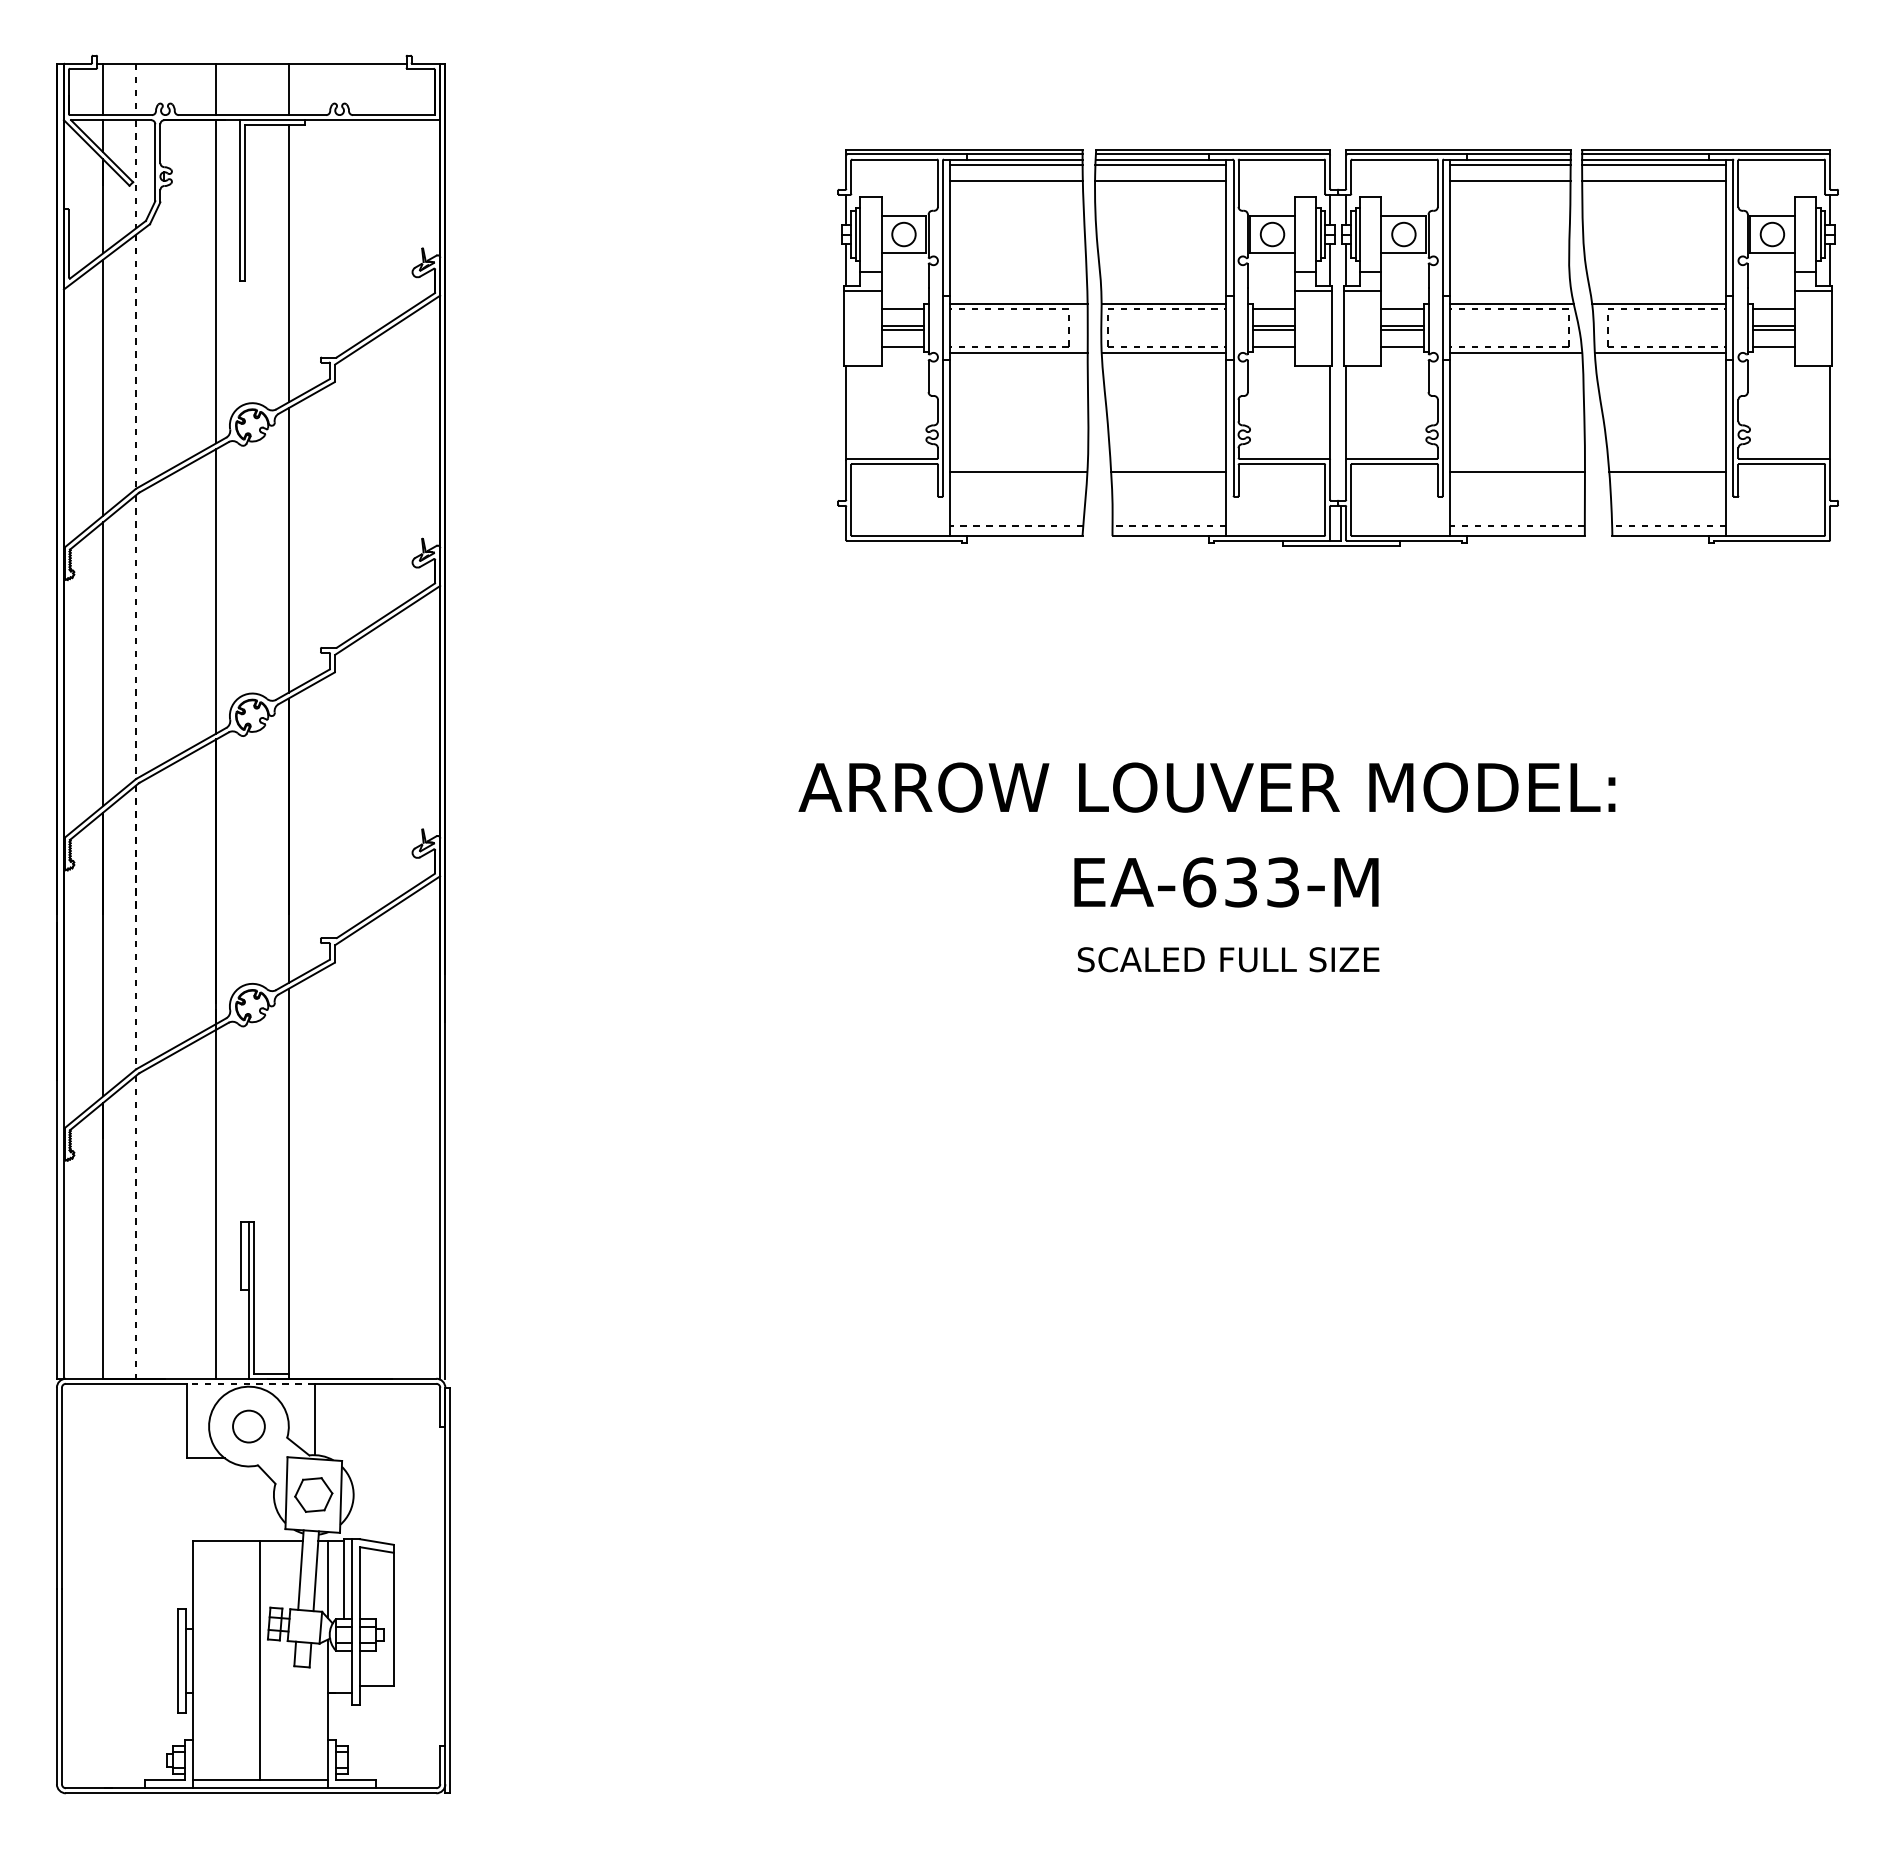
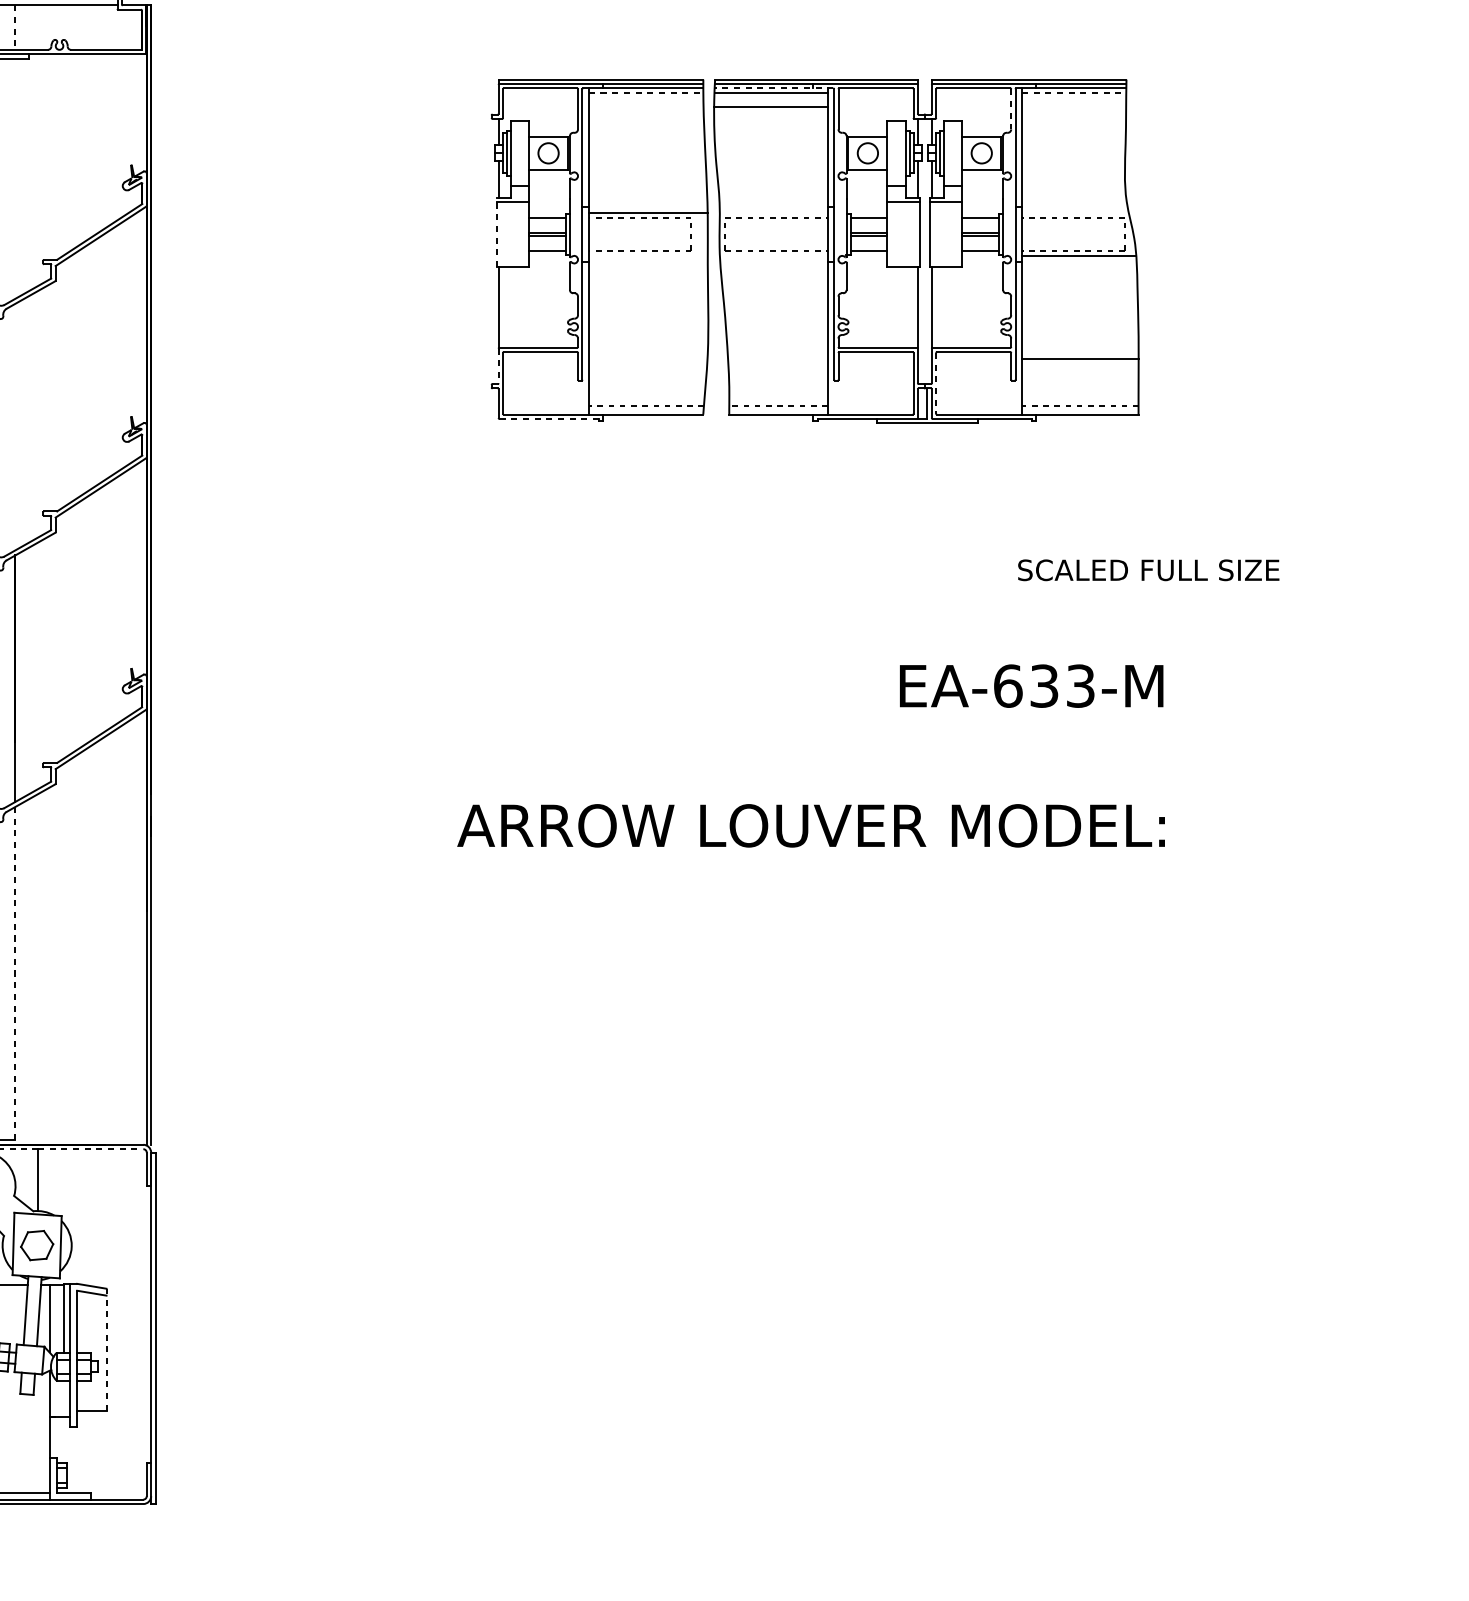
line: (288, 89) -> (15, 27), solid -> dashed
line: (1163, 159) -> (773, 88), solid -> dashed
line: (1017, 164) -> (646, 92), solid -> dashed
line: (1511, 164) -> (1074, 92), solid -> dashed
line: (1016, 181) -> (646, 107), removed
line: (1510, 181) -> (1074, 107), removed
line: (1437, 184) -> (1010, 110), solid -> dashed
line: (288, 263) -> (15, 178), removed
line: (1163, 303) -> (773, 213), removed
line: (1511, 303) -> (1074, 213), removed
line: (844, 325) -> (497, 232), solid -> dashed
part: (1709, 346) -> (1246, 250), removed
line: (1018, 352) -> (647, 255), removed
line: (1163, 352) -> (773, 255), removed
line: (1018, 471) -> (647, 358), removed
line: (1168, 471) -> (777, 358), removed
line: (846, 479) -> (498, 365), solid -> dashed
line: (1351, 500) -> (936, 383), solid -> dashed
line: (905, 541) -> (549, 419), solid -> dashed
line: (288, 550) -> (15, 427), removed
text: (1206, 787) -> (810, 825), moved
text: (1226, 882) -> (1031, 686), moved
text: (1228, 959) -> (1148, 570), moved
line: (288, 1183) -> (15, 975), solid -> dashed
line: (375, 1383) -> (90, 1148), solid -> dashed
line: (393, 1614) -> (106, 1349), solid -> dashed

